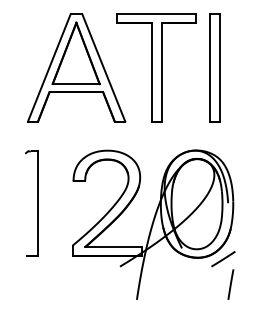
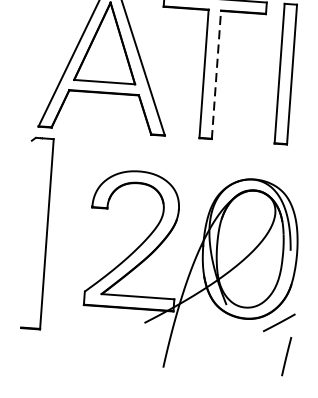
line: (161, 72) -> (216, 75), solid -> dashed
part: (31, 203) -> (35, 232), size x1.4

